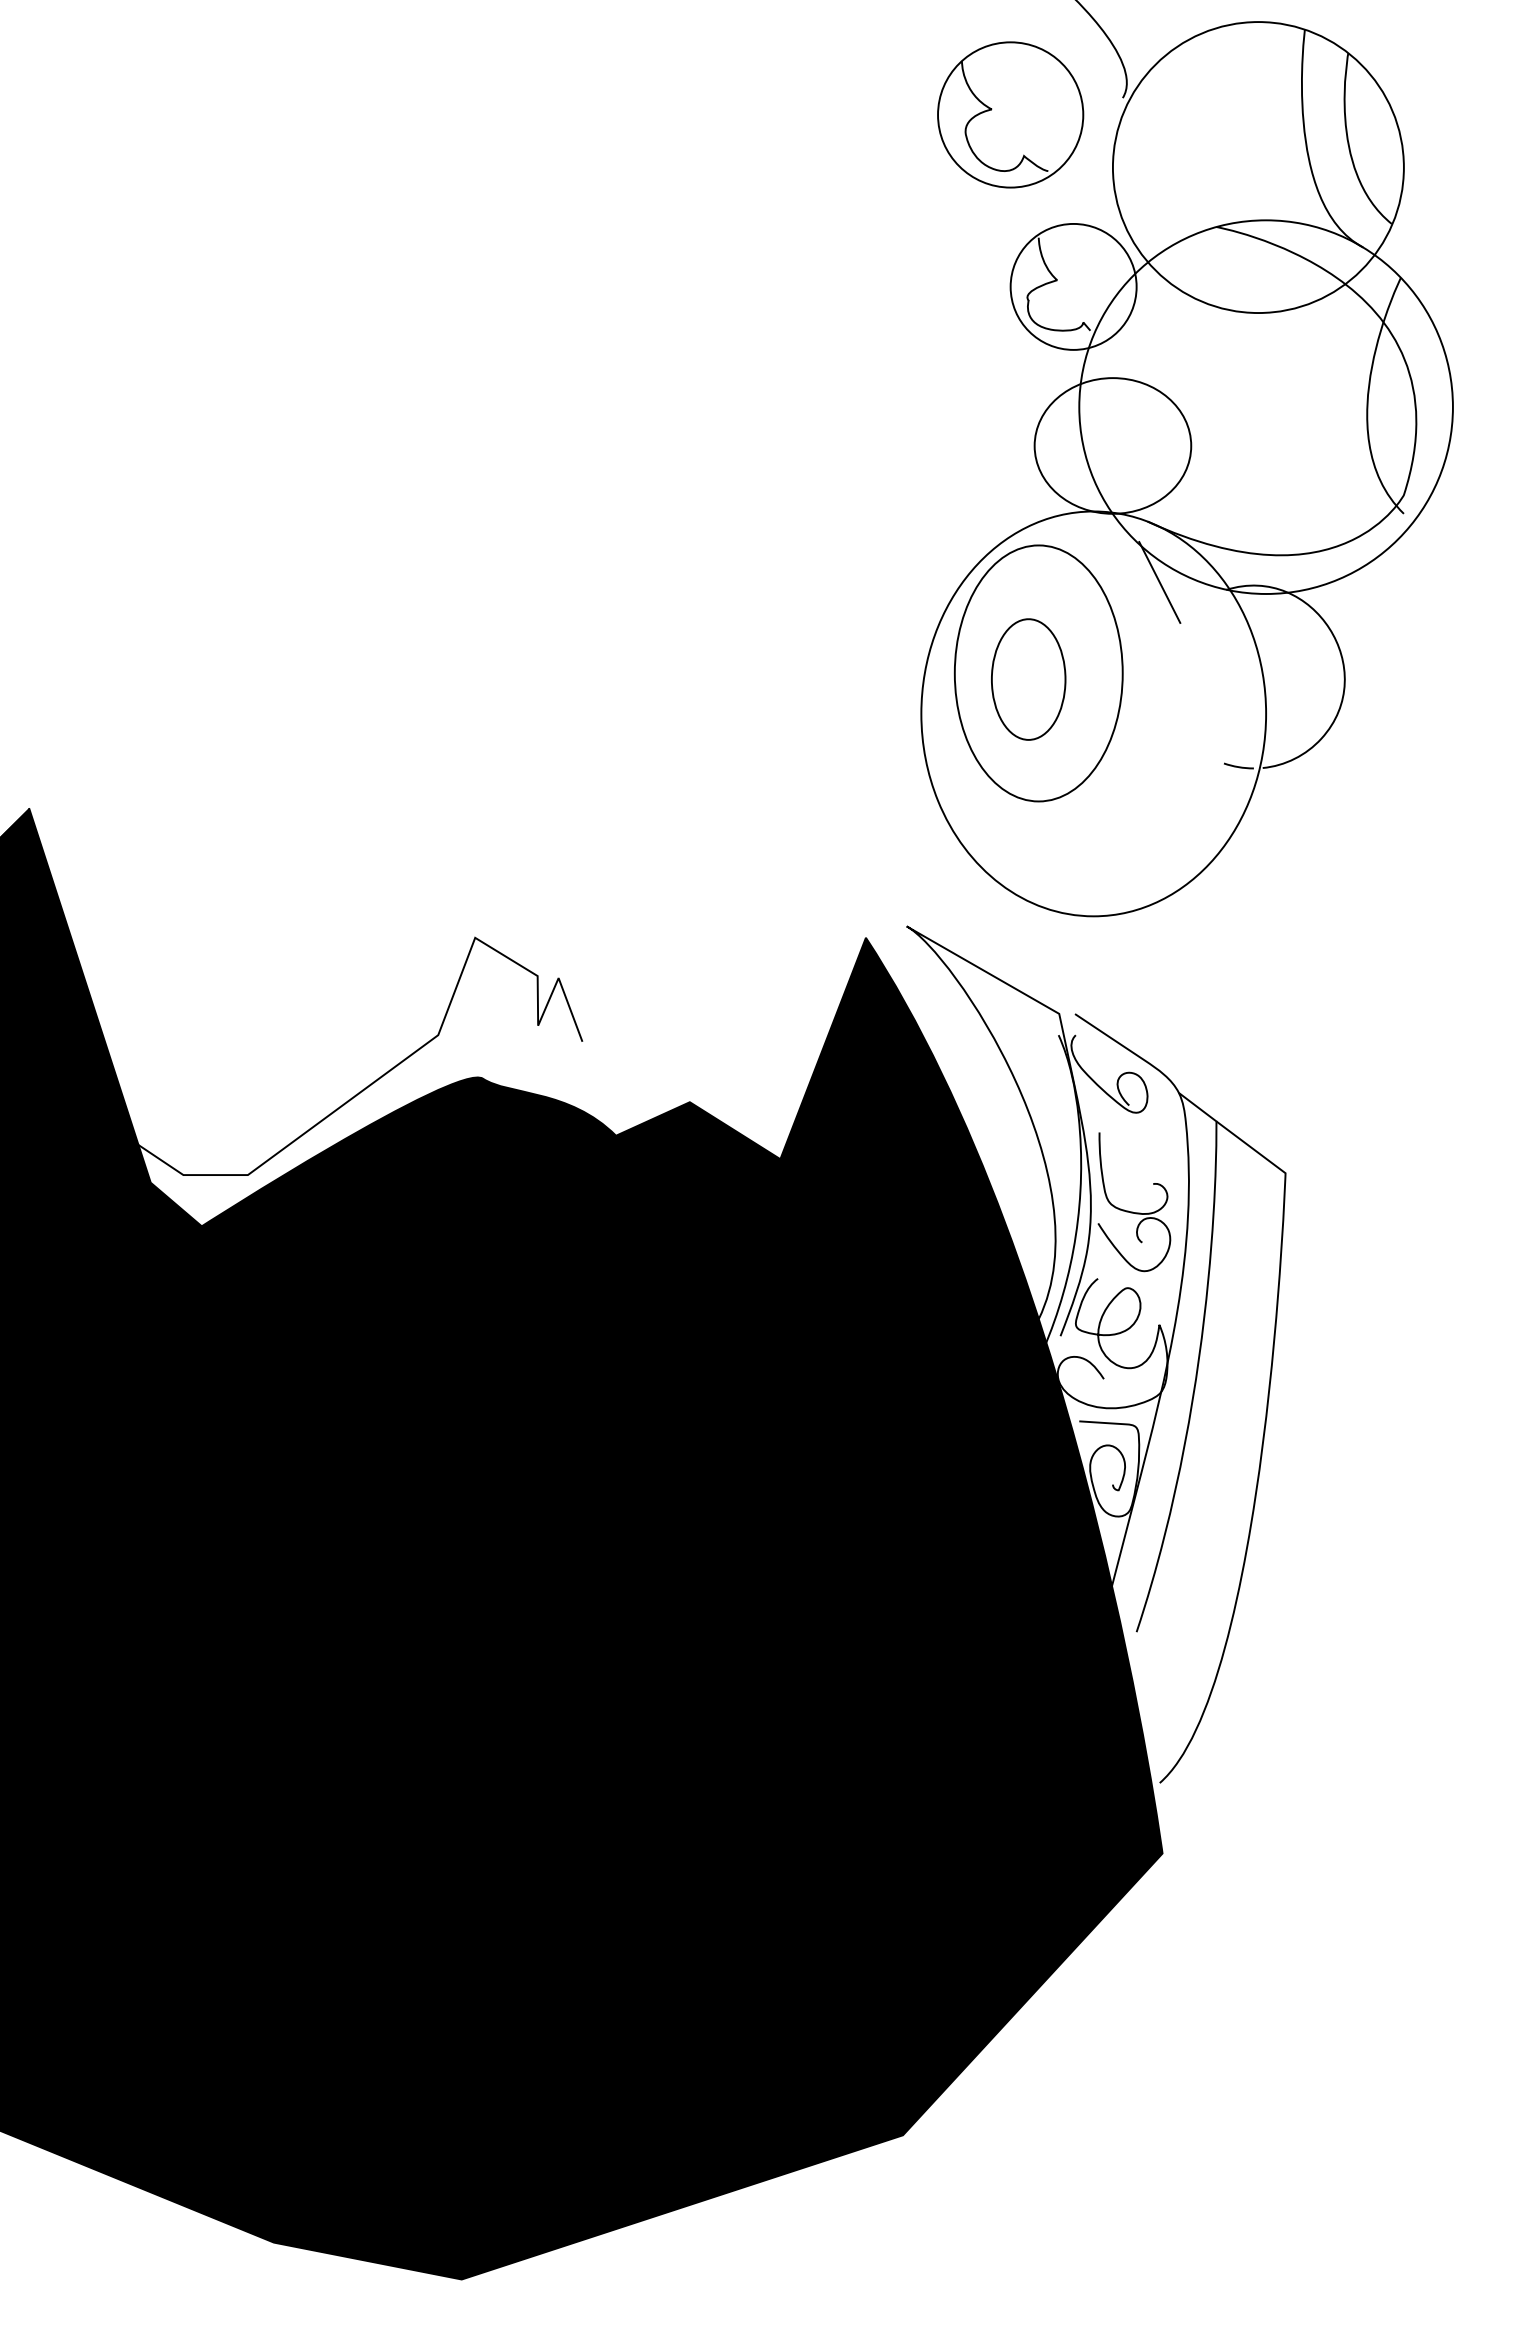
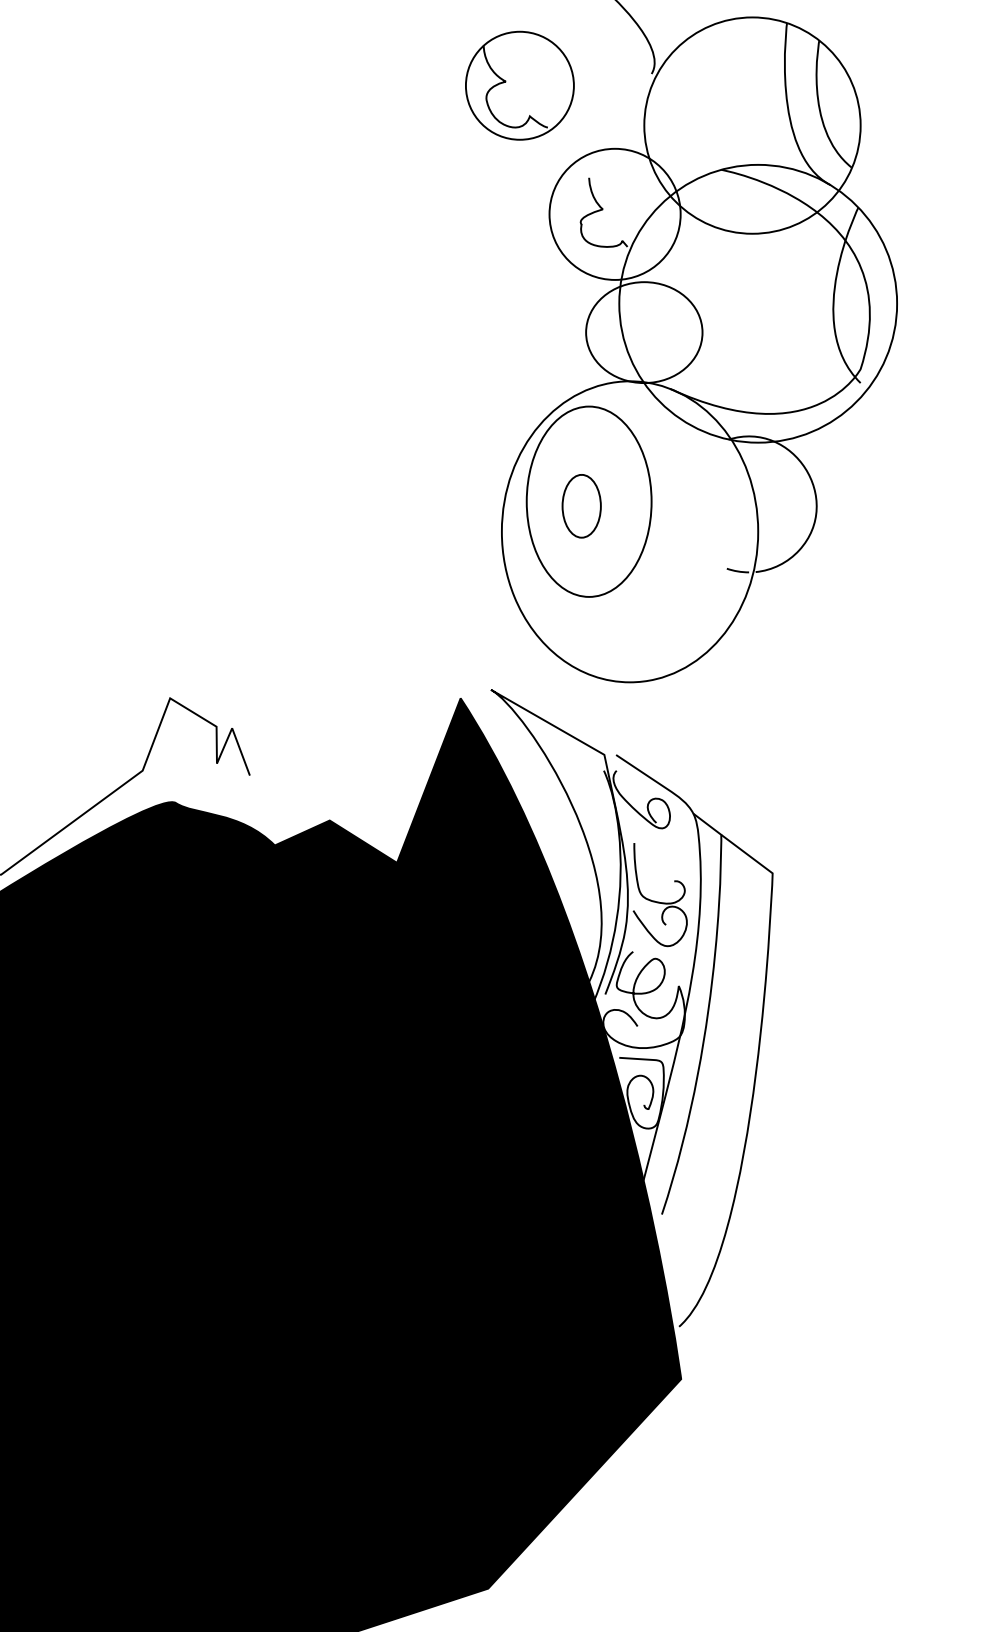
part: (1010, 114) -> (519, 85), moved
circle: (1073, 286) -> (614, 214), size x1.4
line: (1159, 582) -> (678, 434), removed
part: (1028, 679) -> (581, 506), size x0.7

